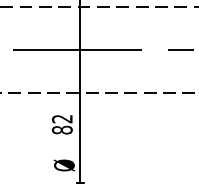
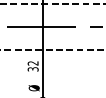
text: (61, 130) -> (32, 69), 82 -> 32

